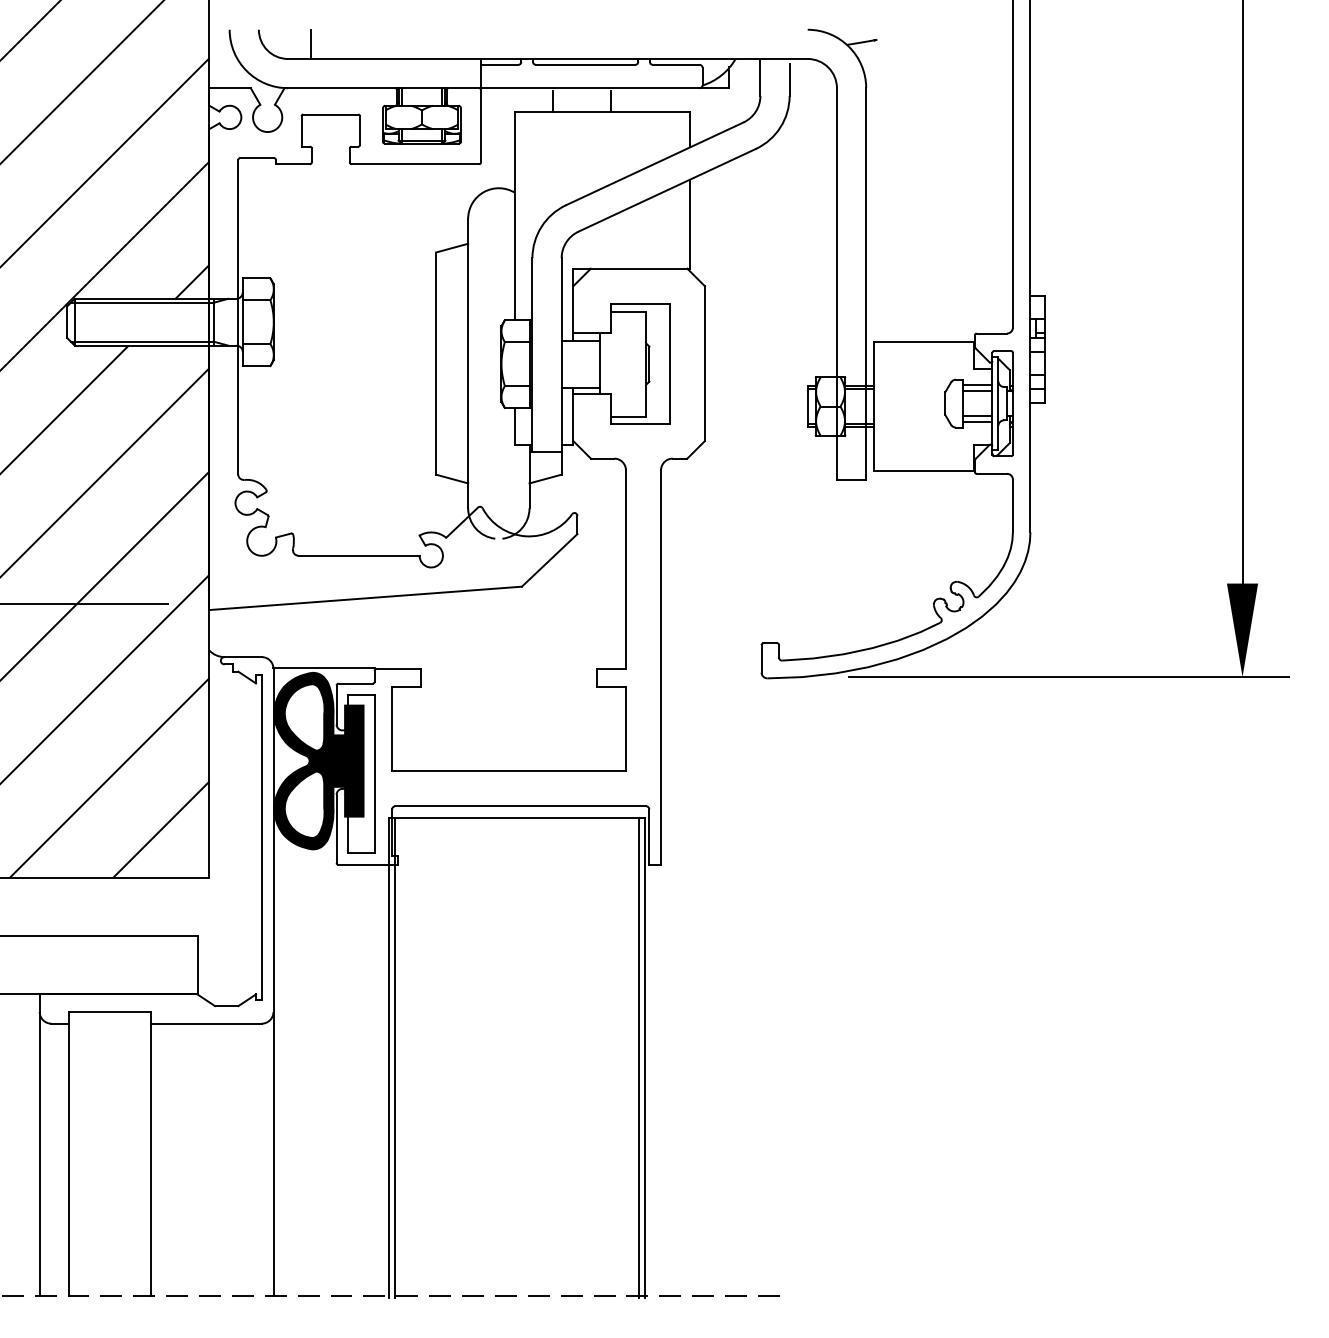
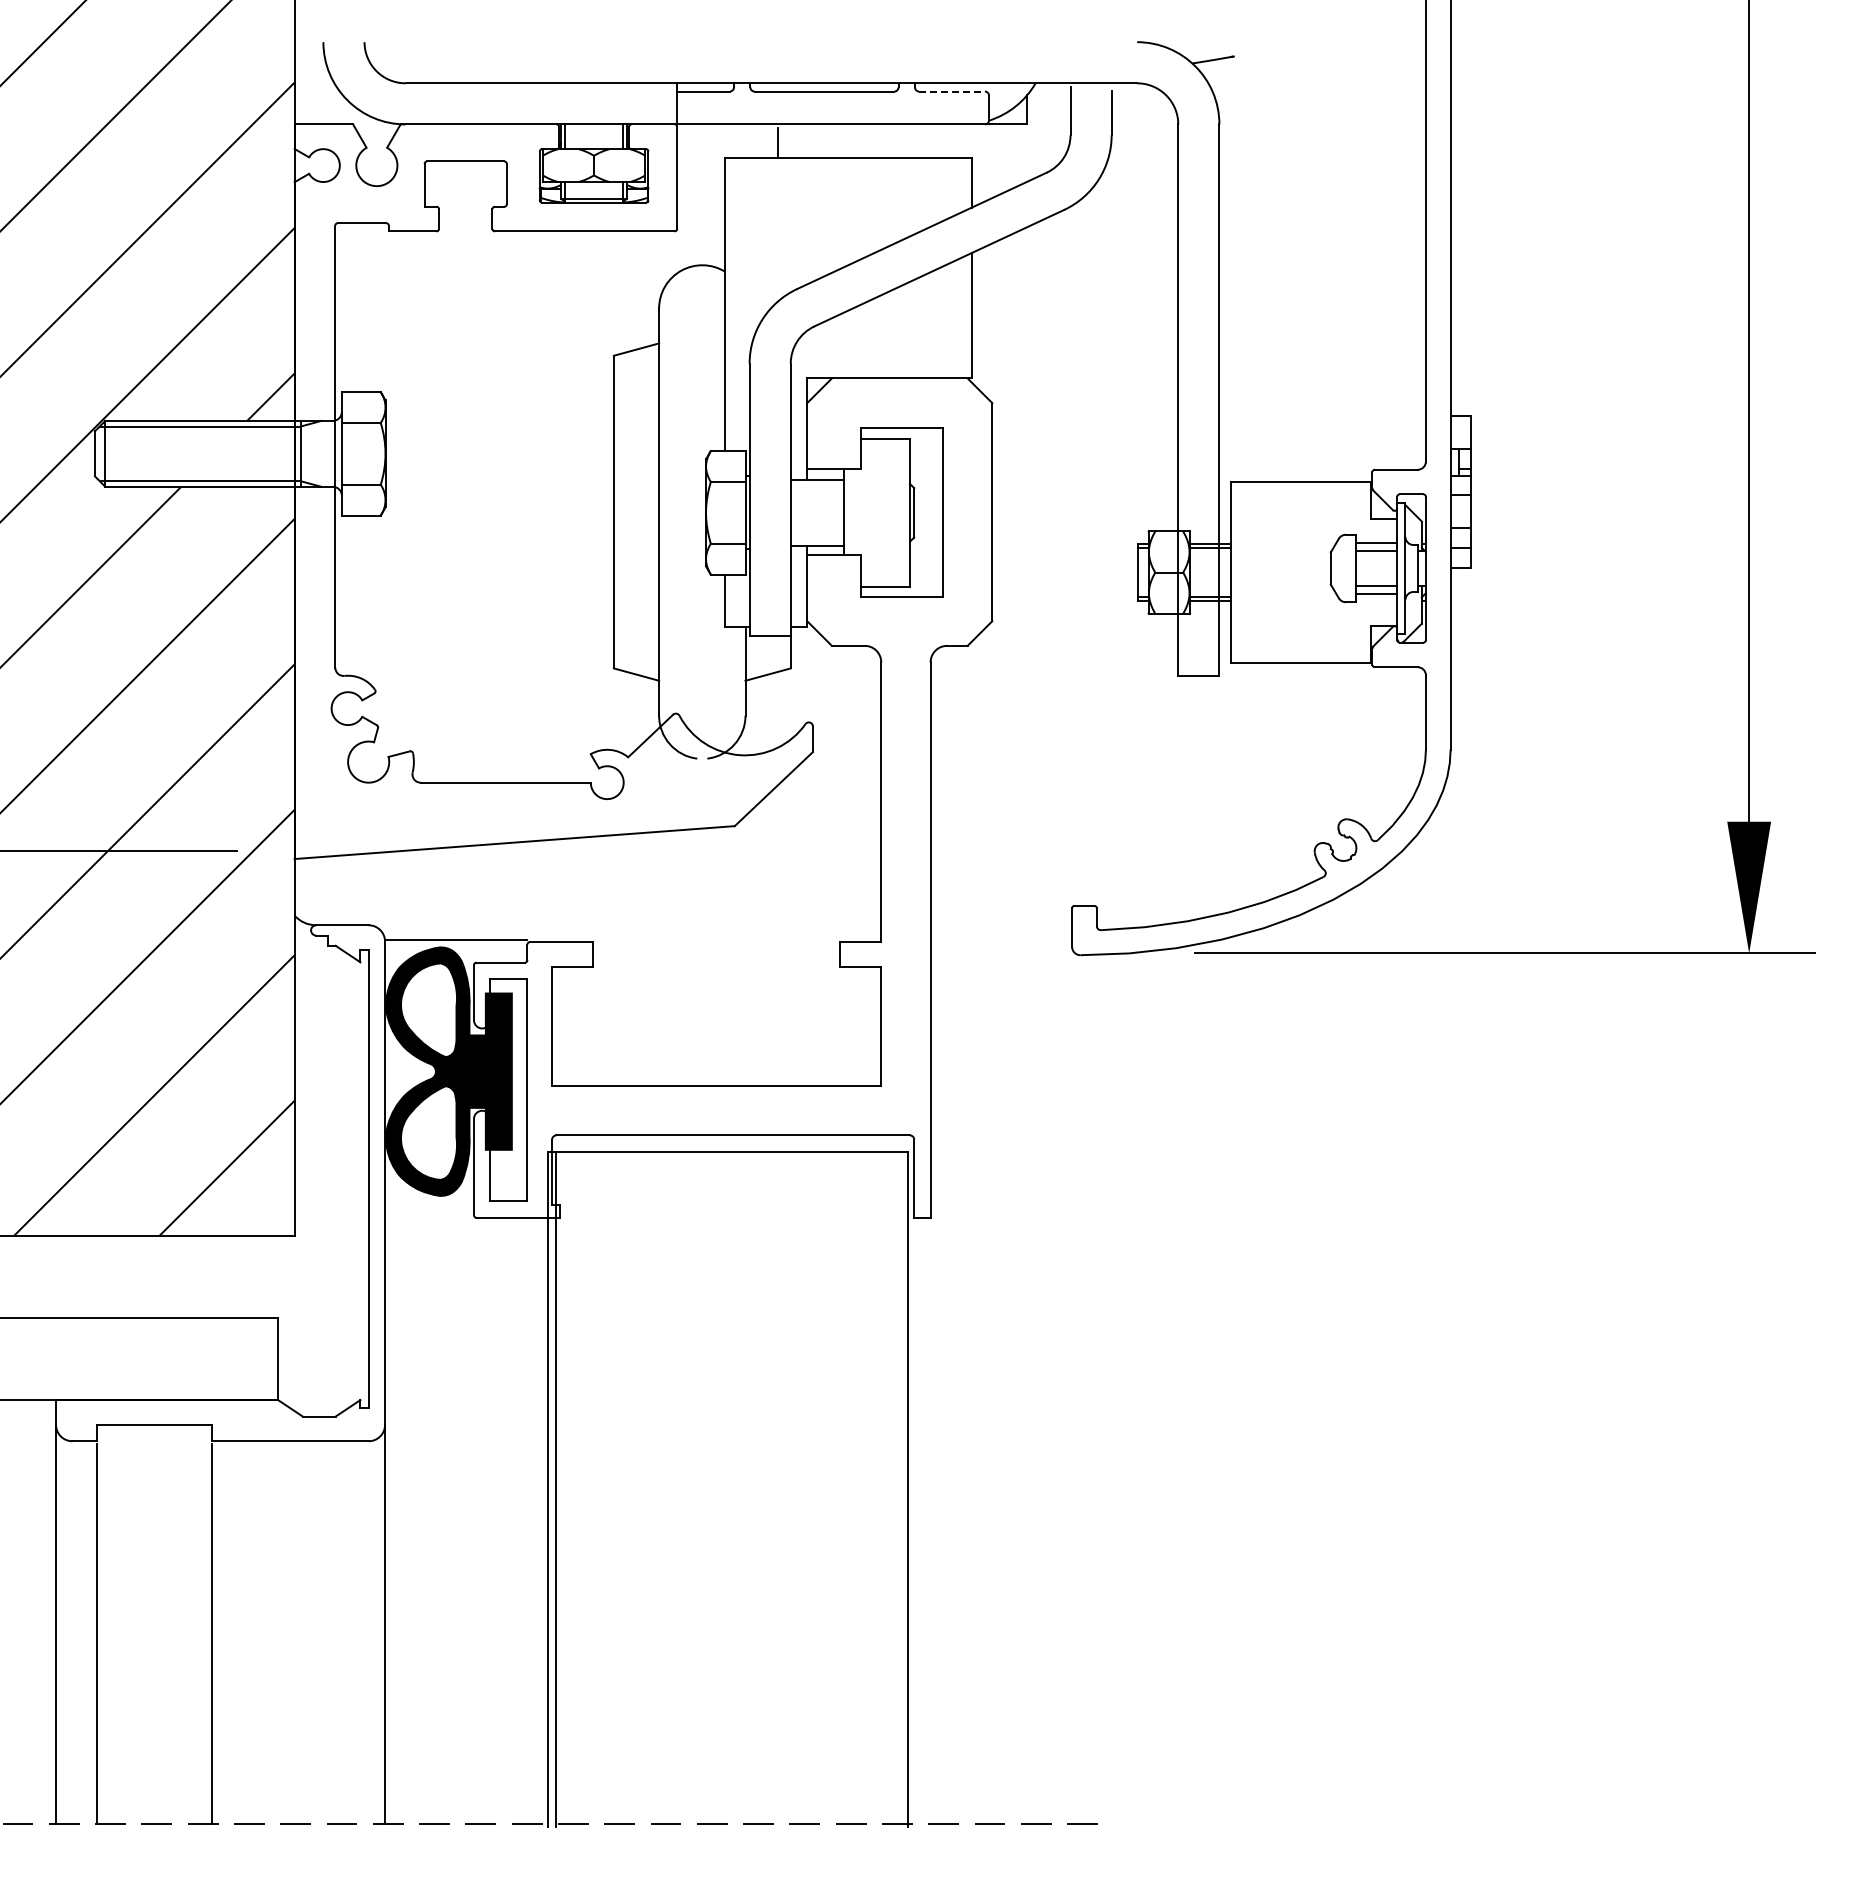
line: (310, 44) -> (437, 62), removed
line: (676, 64) -> (952, 91), solid -> dashed
line: (611, 101) -> (860, 142), removed
line: (639, 1057) -> (900, 1489), removed

